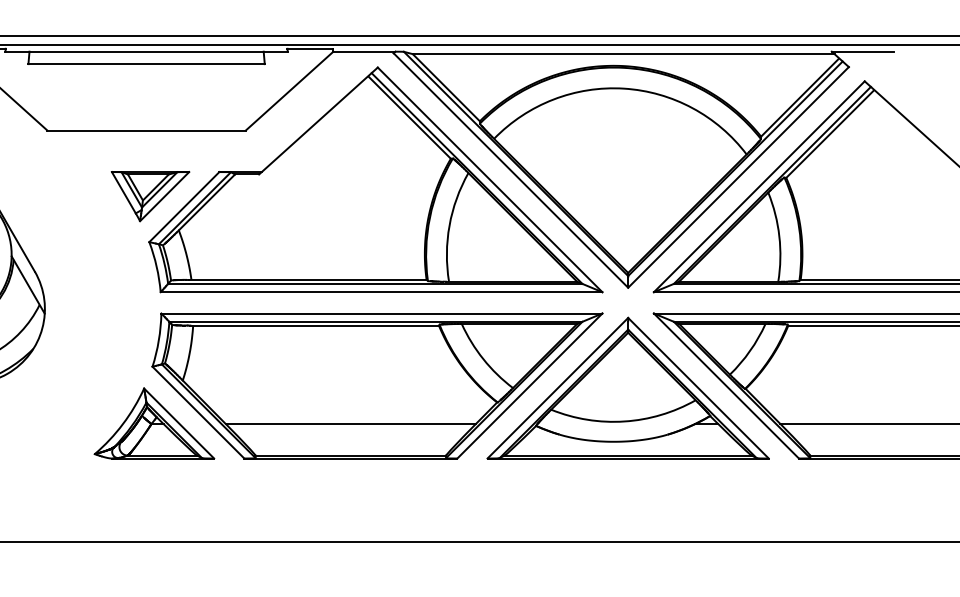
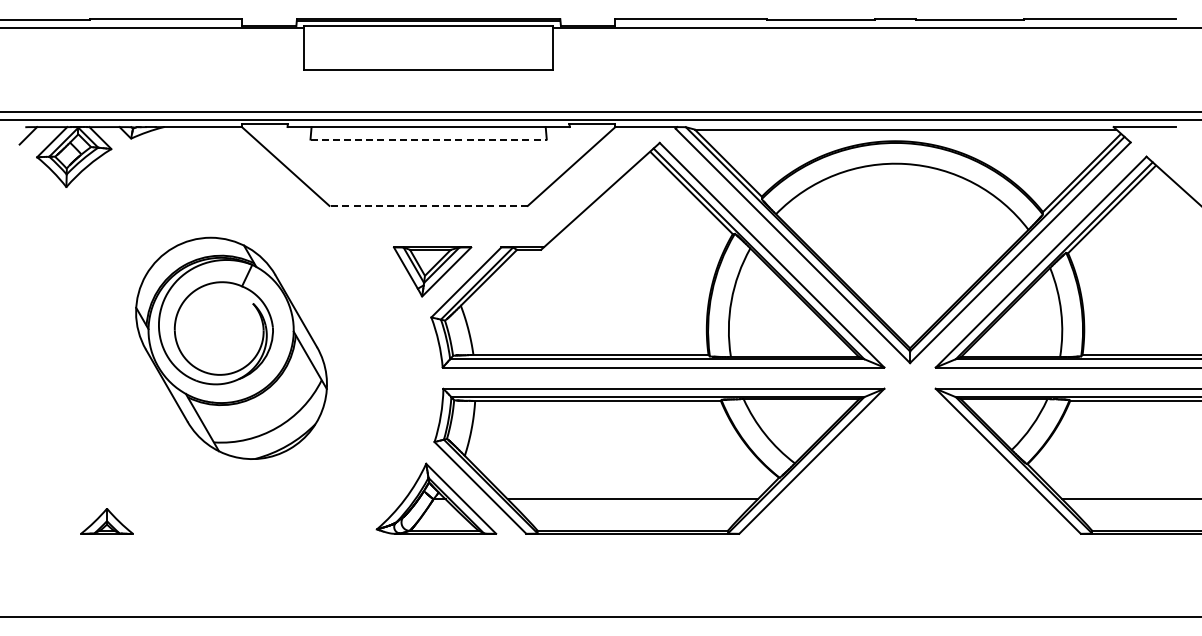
line: (147, 64) -> (429, 139), solid -> dashed
line: (146, 130) -> (428, 205), solid -> dashed
part: (627, 388) -> (909, 463), removed

